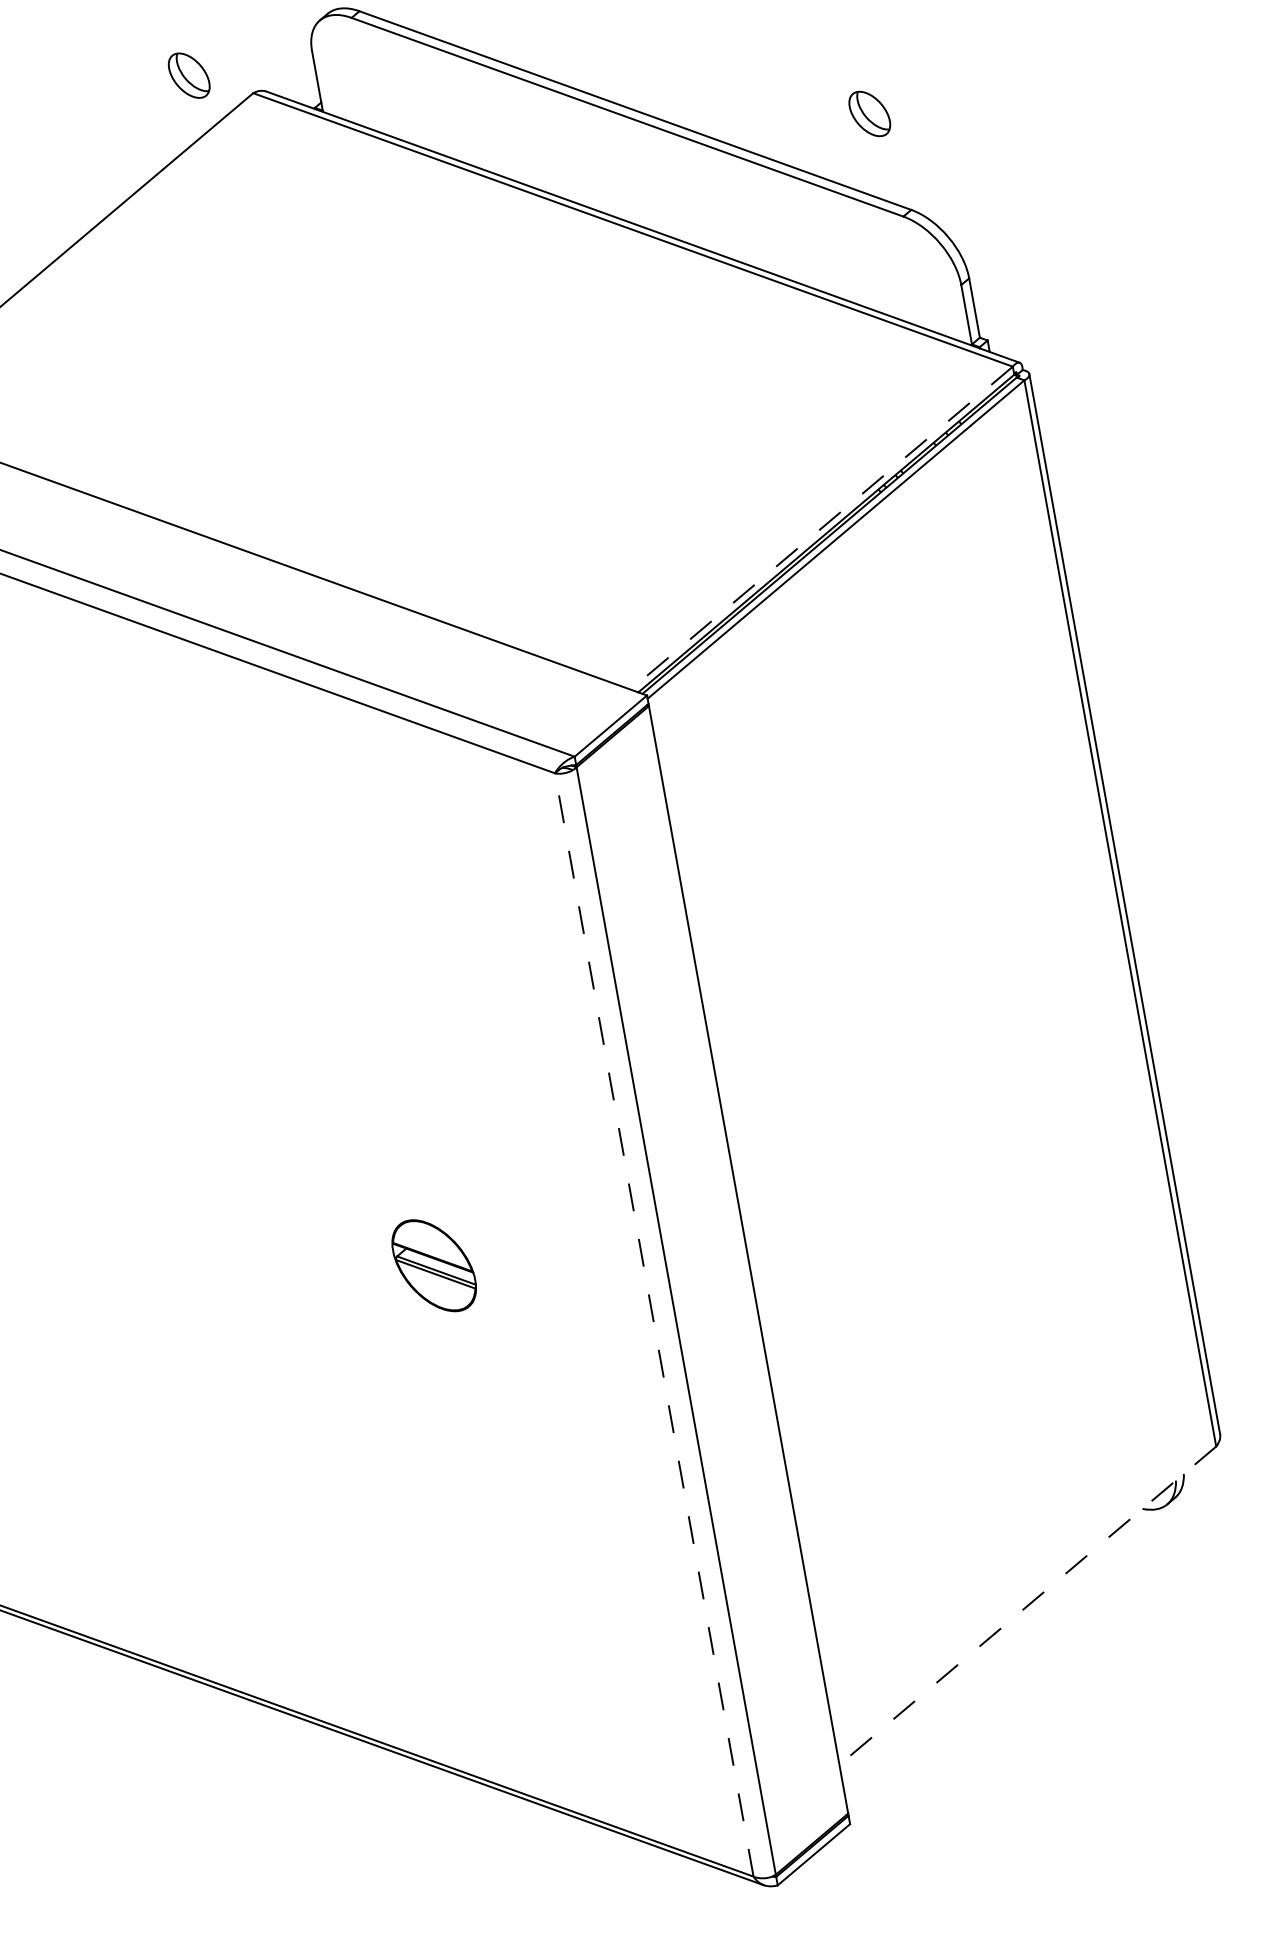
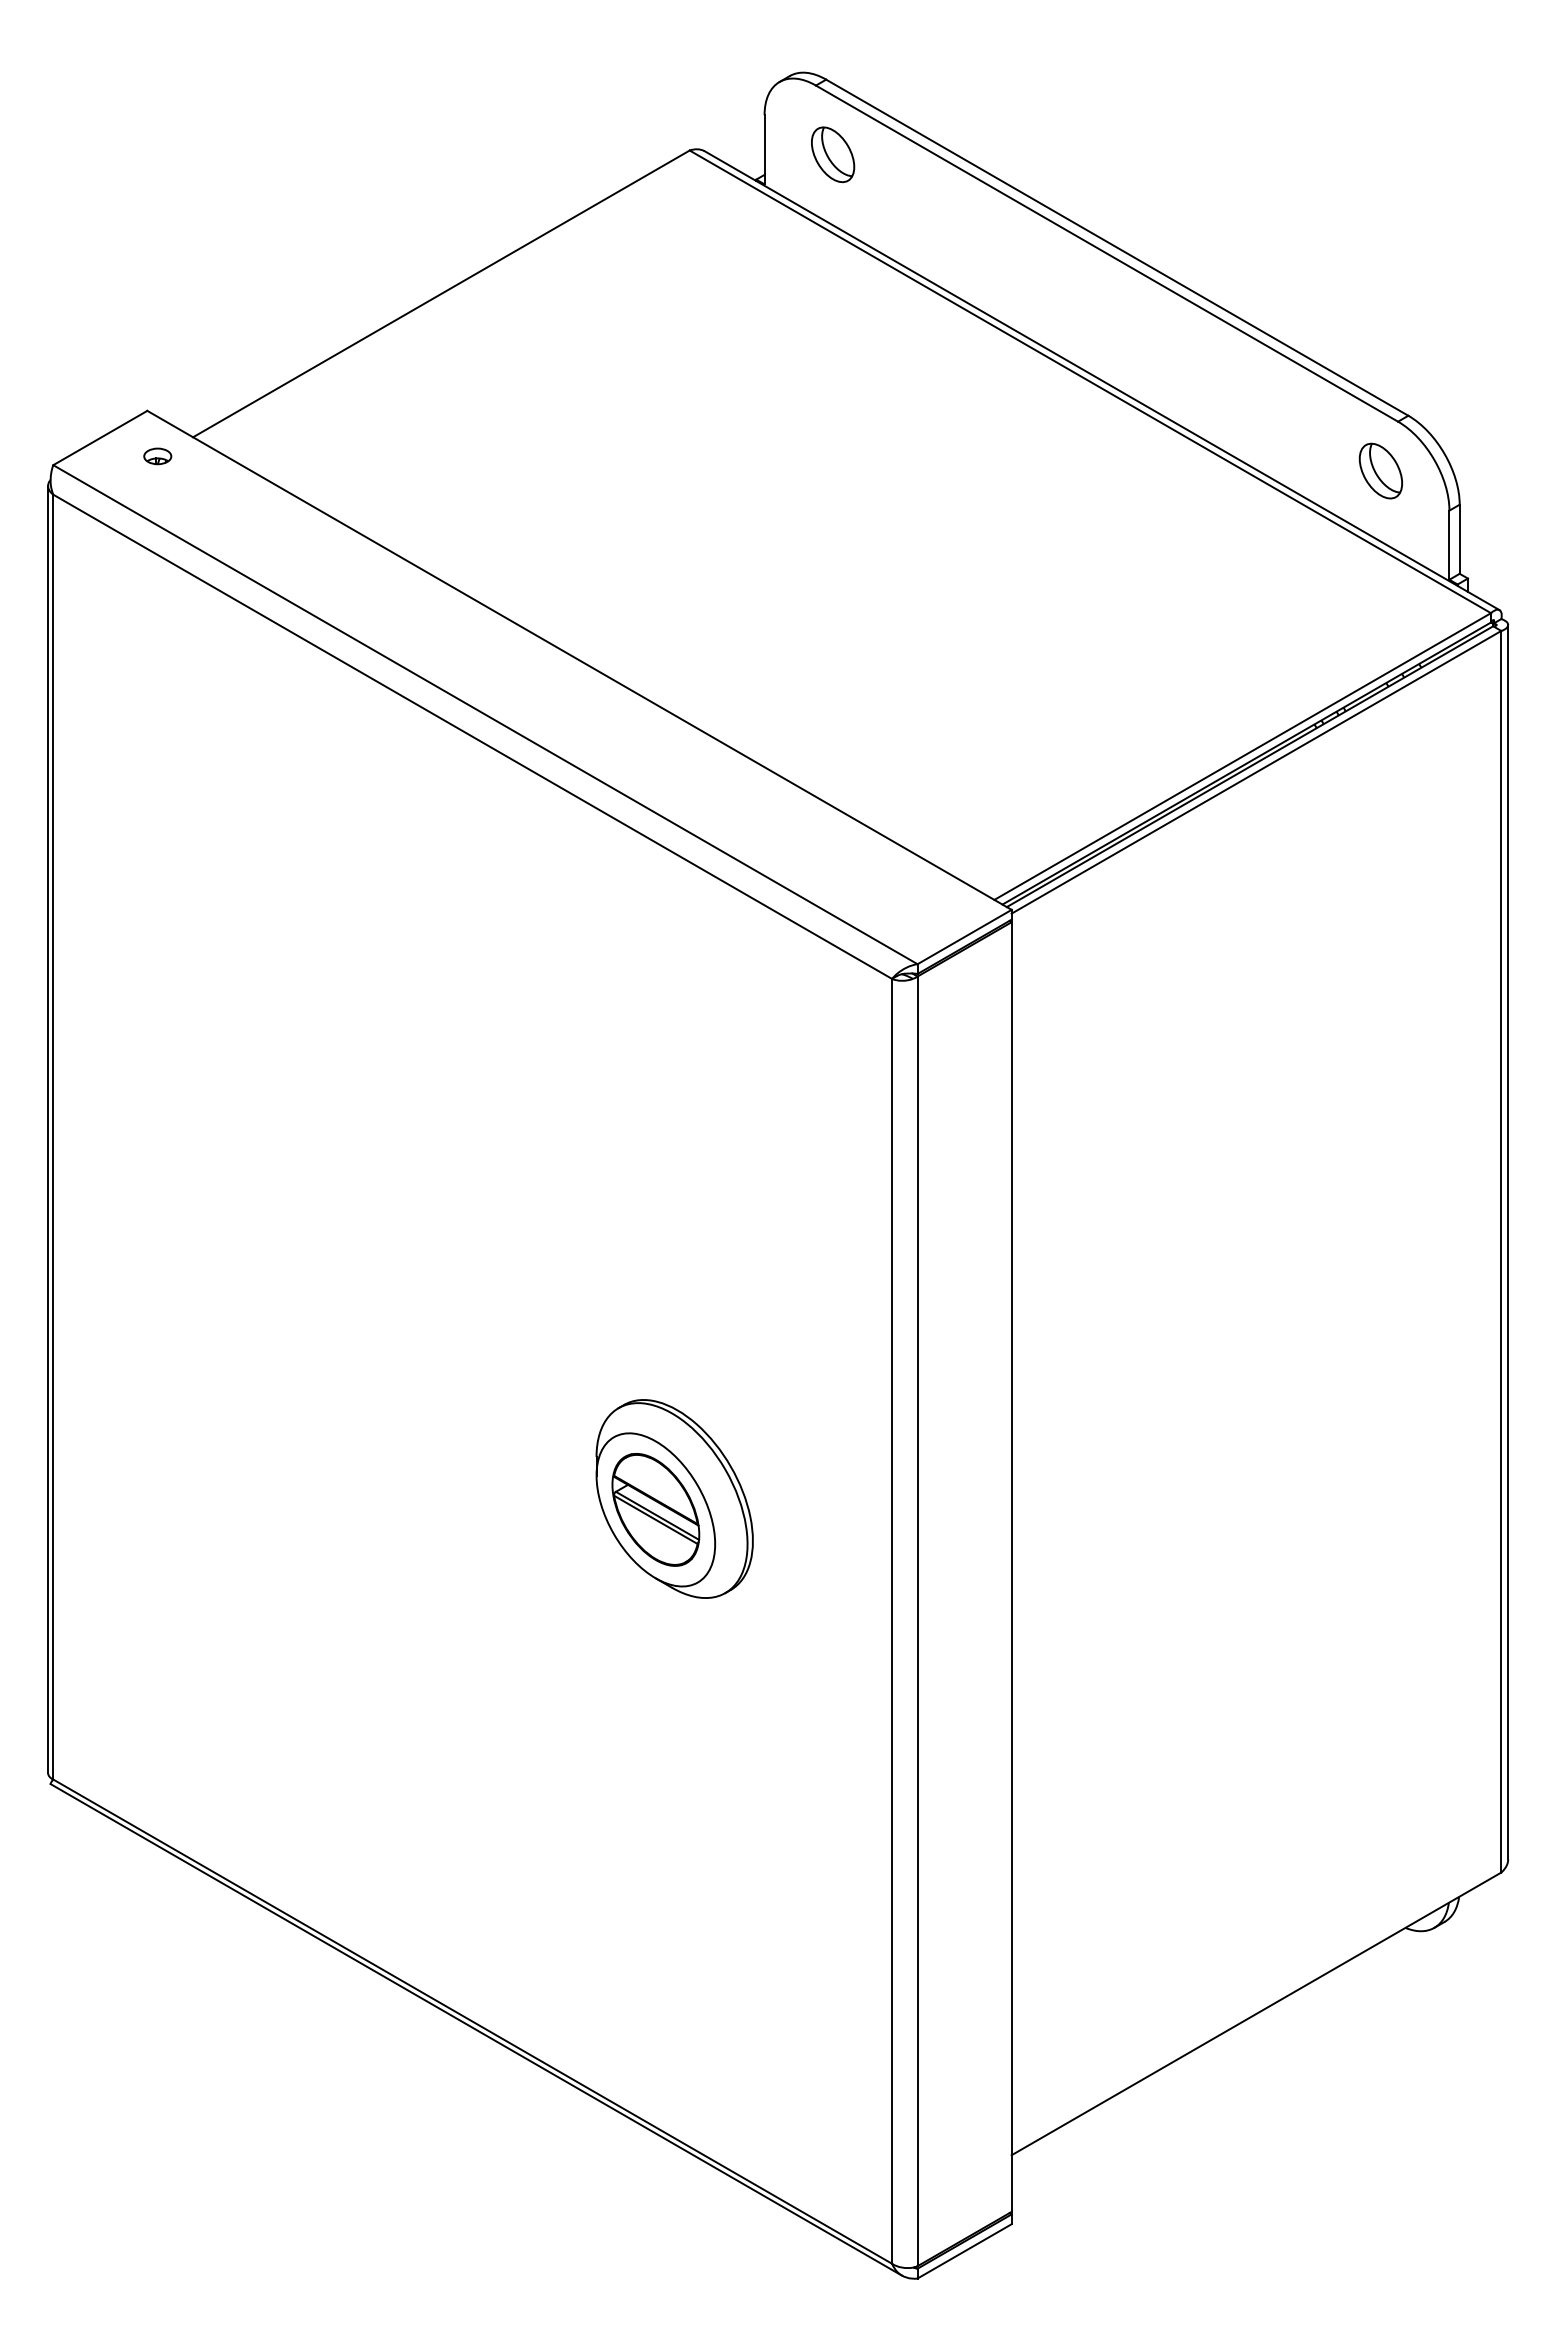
part: (189, 75) -> (833, 154), moved
part: (869, 113) -> (1380, 470), moved
line: (821, 528) -> (1242, 756), dashed -> solid
part: (448, 1253) -> (674, 1498), added
line: (654, 1324) -> (892, 1620), dashed -> solid
line: (1027, 1605) -> (1256, 2013), dashed -> solid

